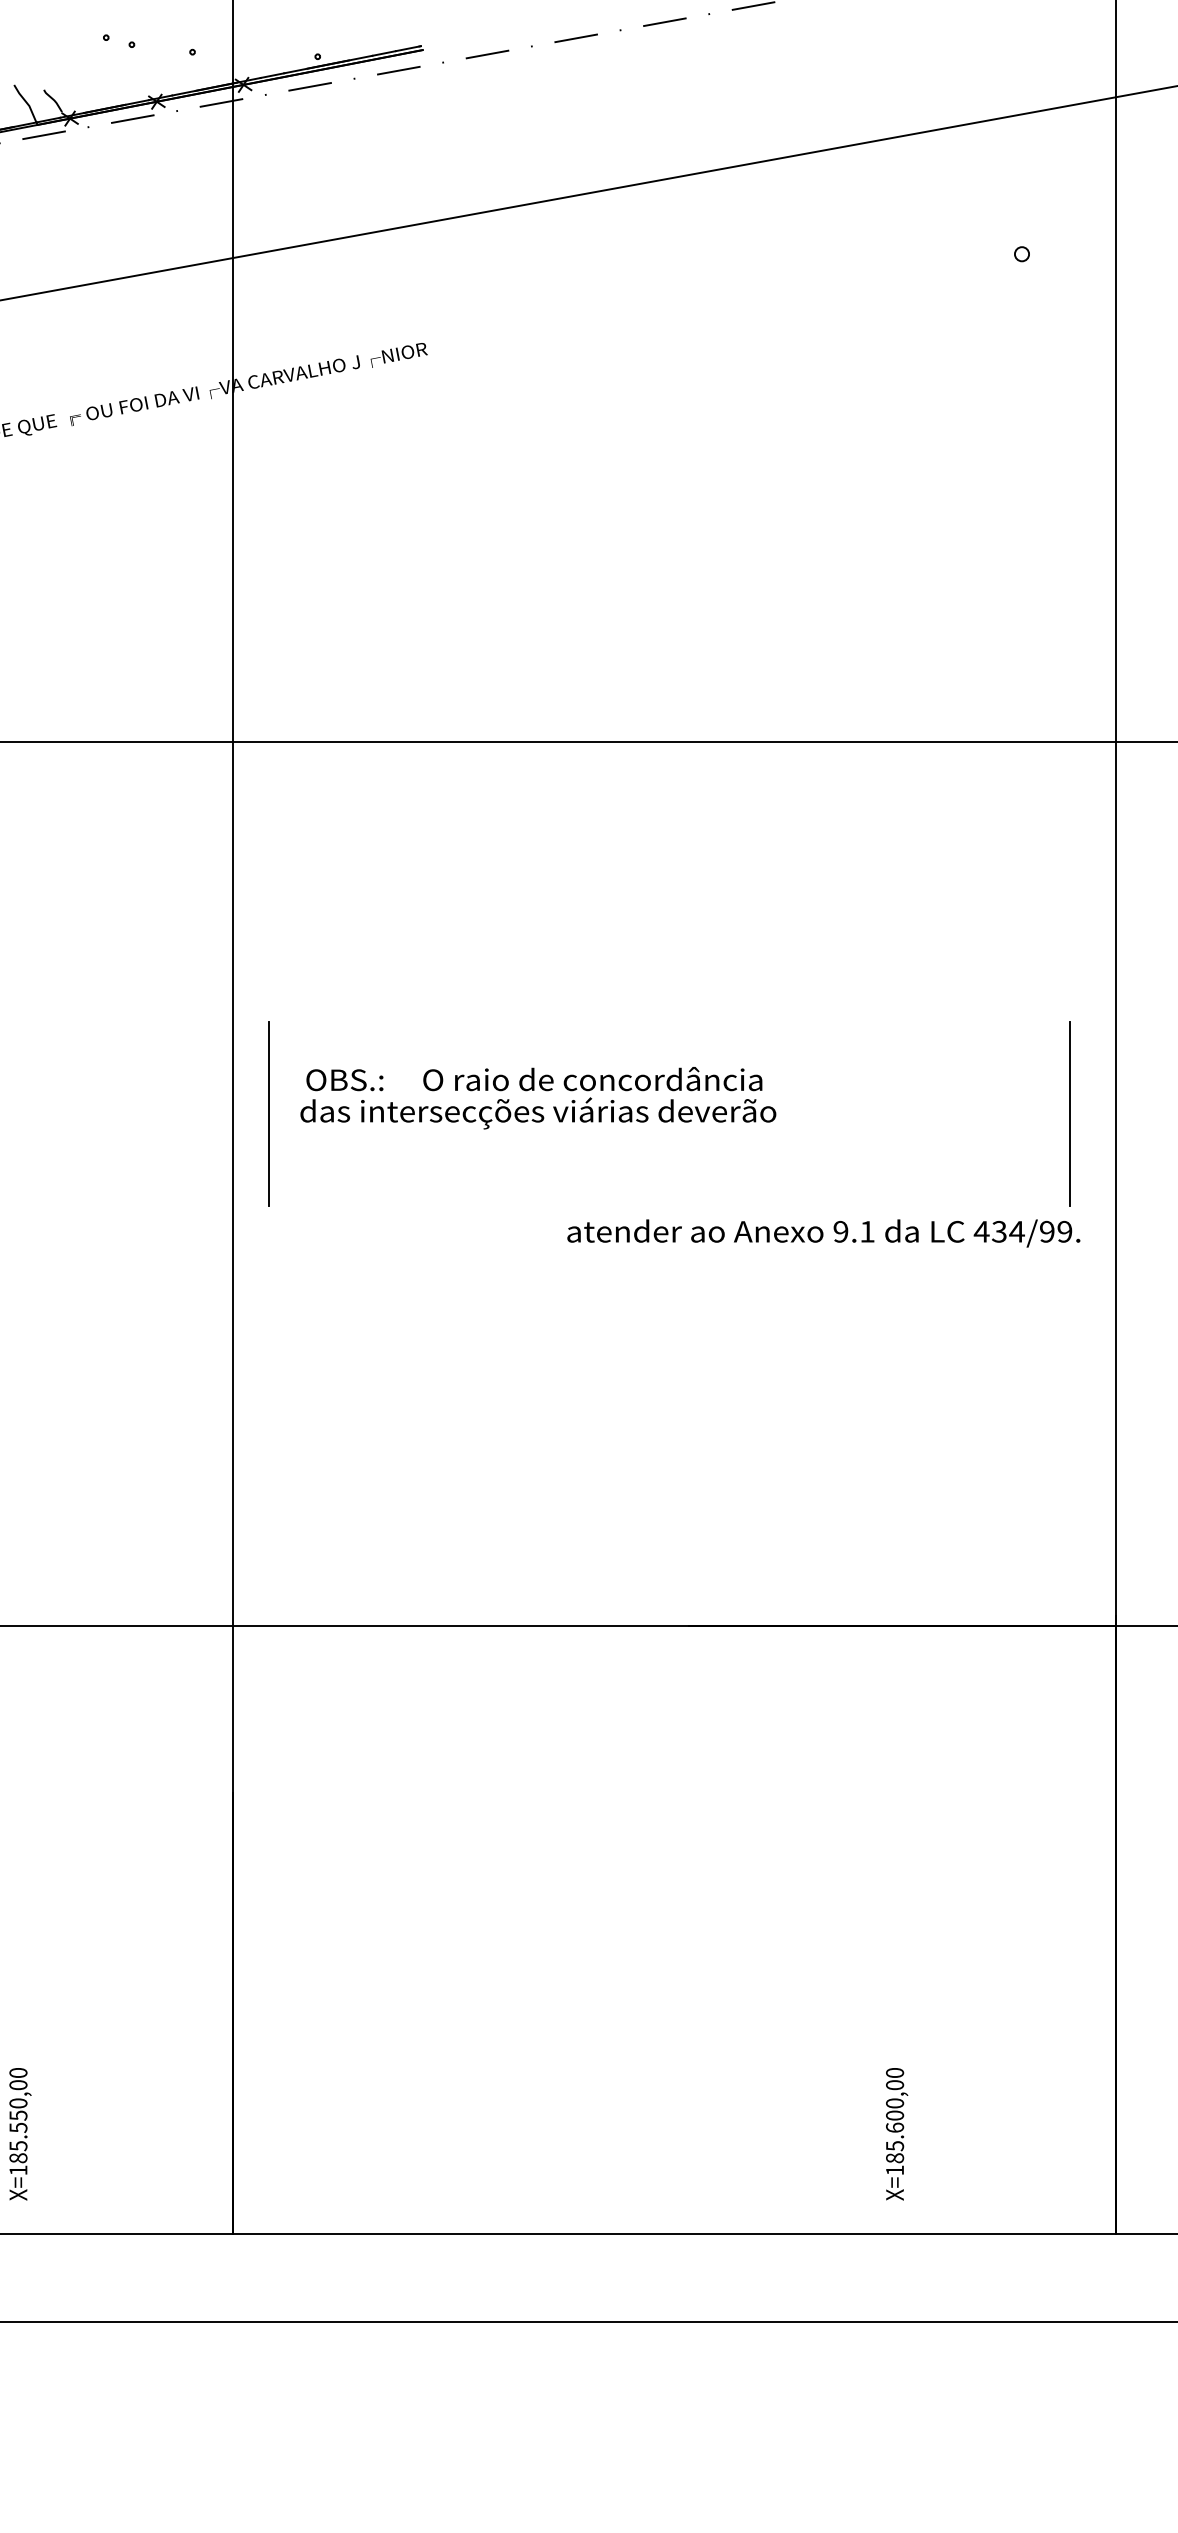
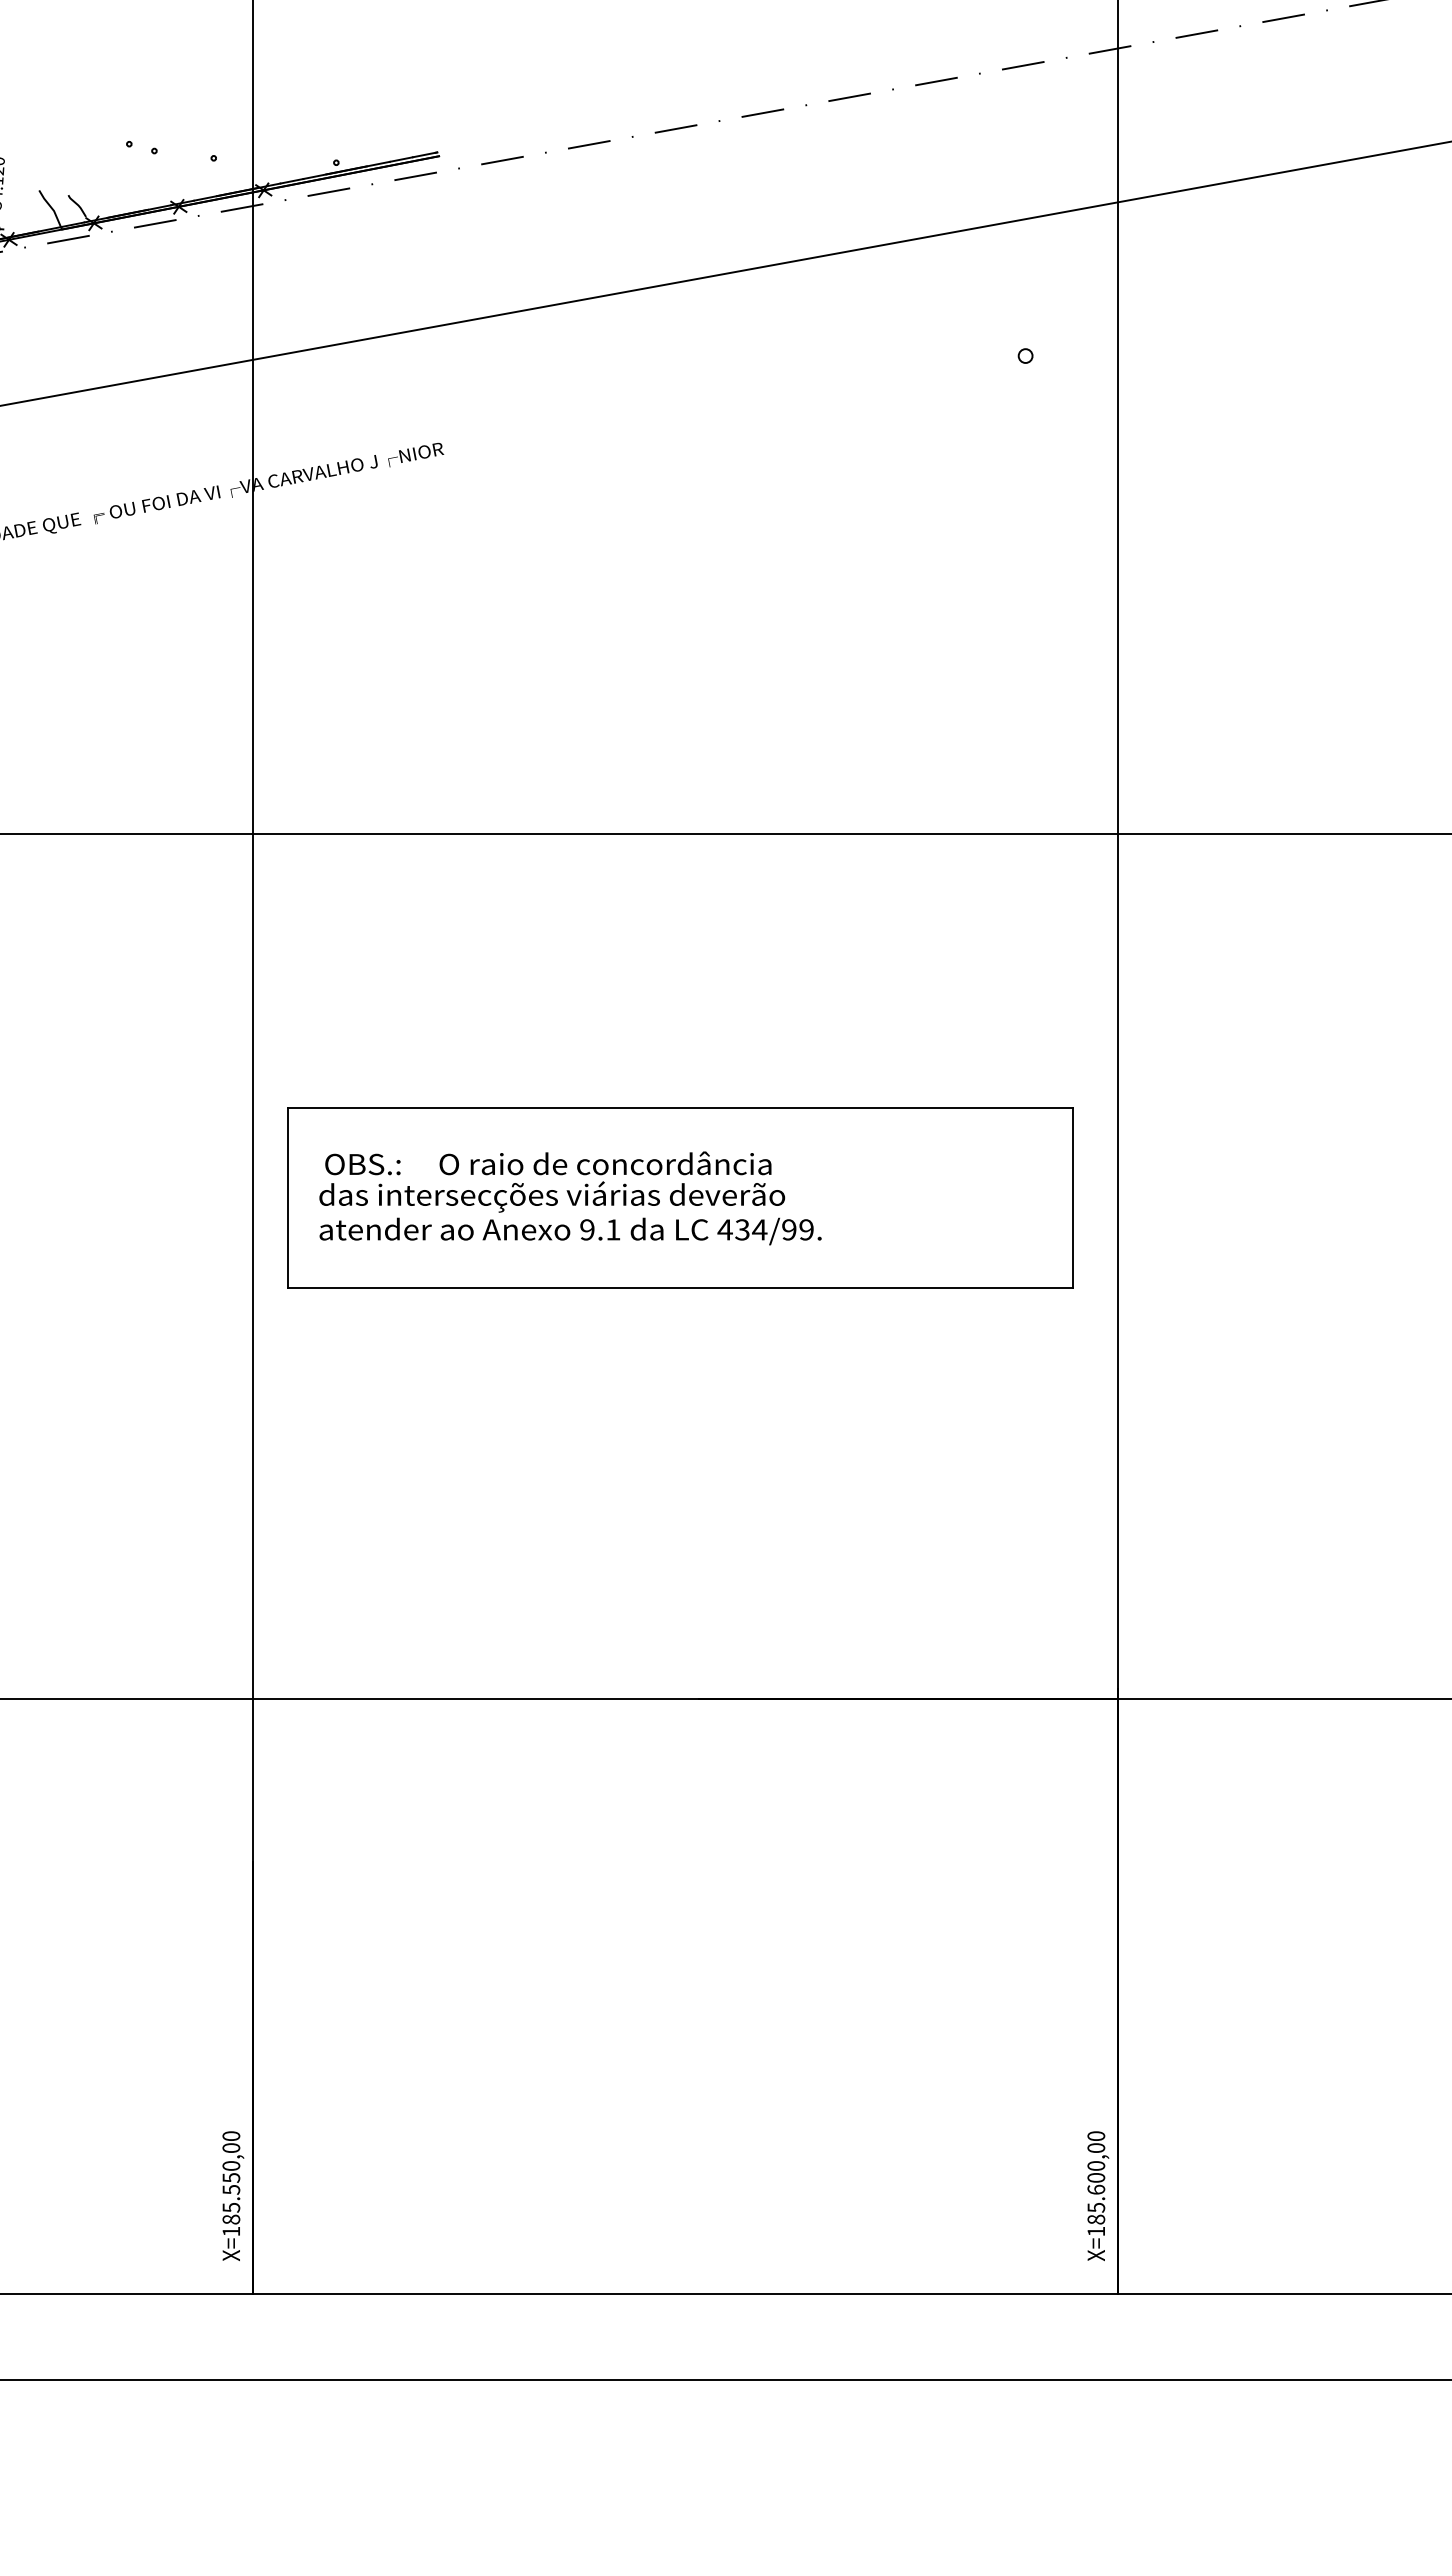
line: (669, 1021) -> (680, 1107), added
line: (669, 1205) -> (680, 1287), added
text: (823, 1233) -> (570, 1231), moved
text: (20, 2133) -> (233, 2195), moved
text: (897, 2134) -> (1098, 2196), moved

